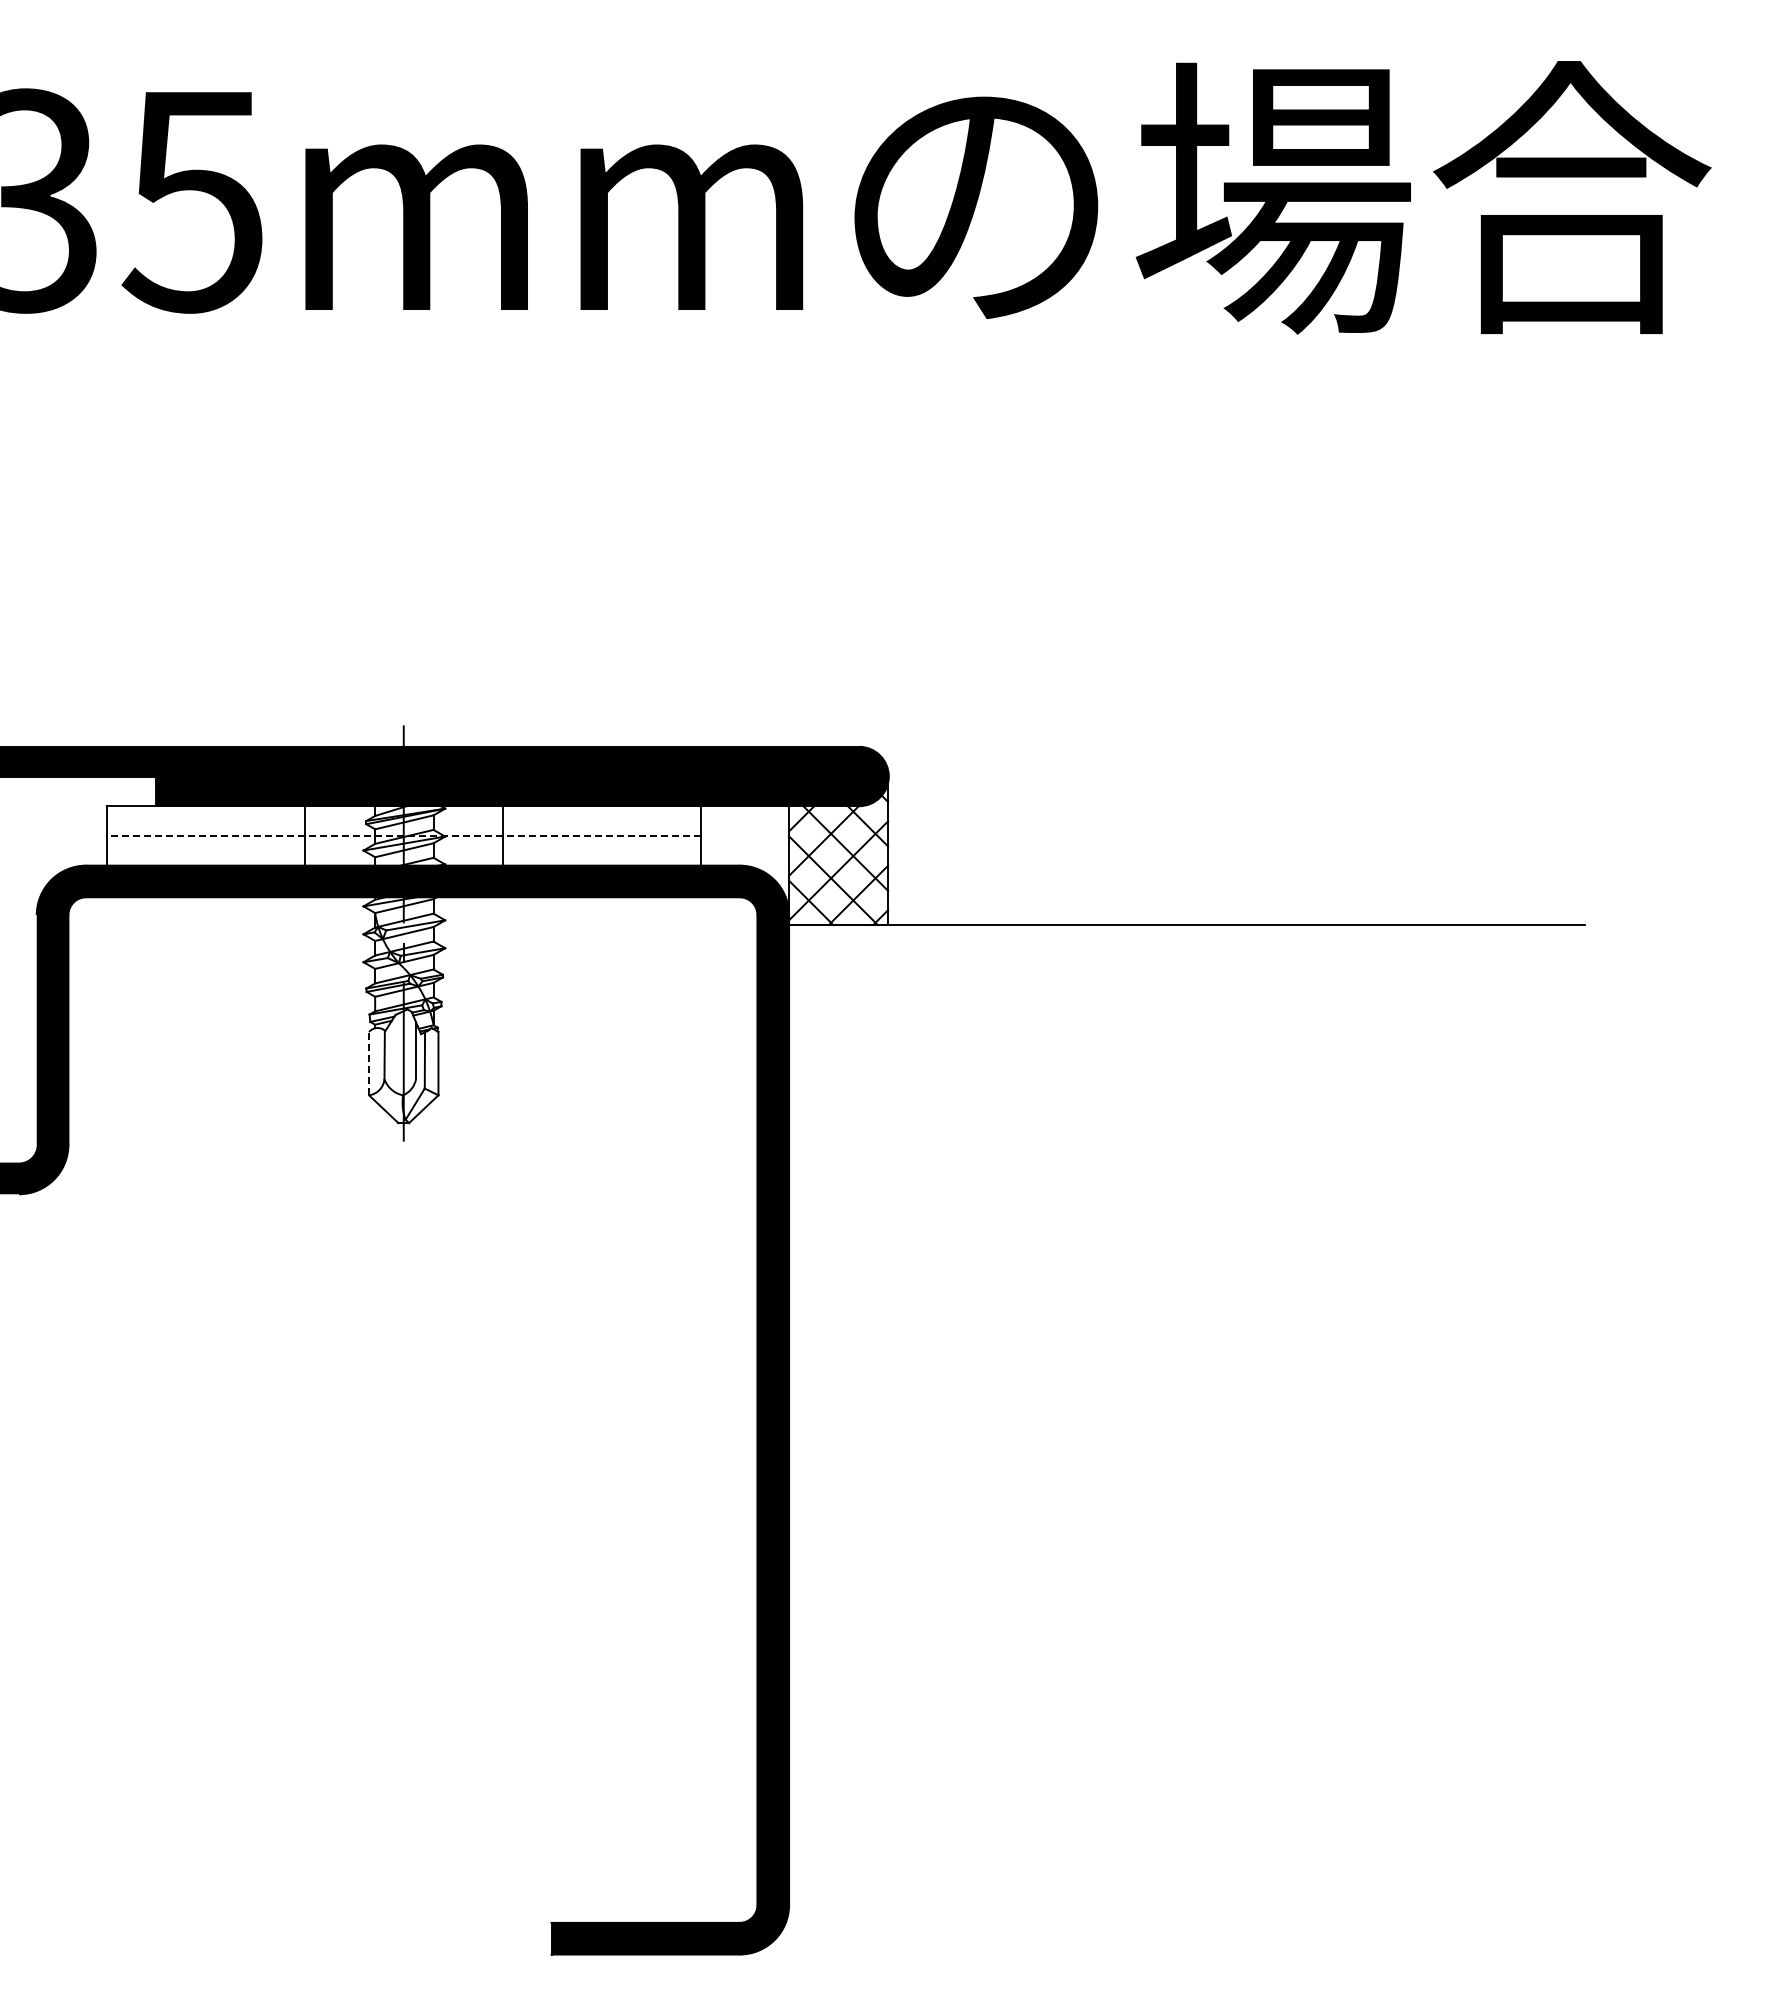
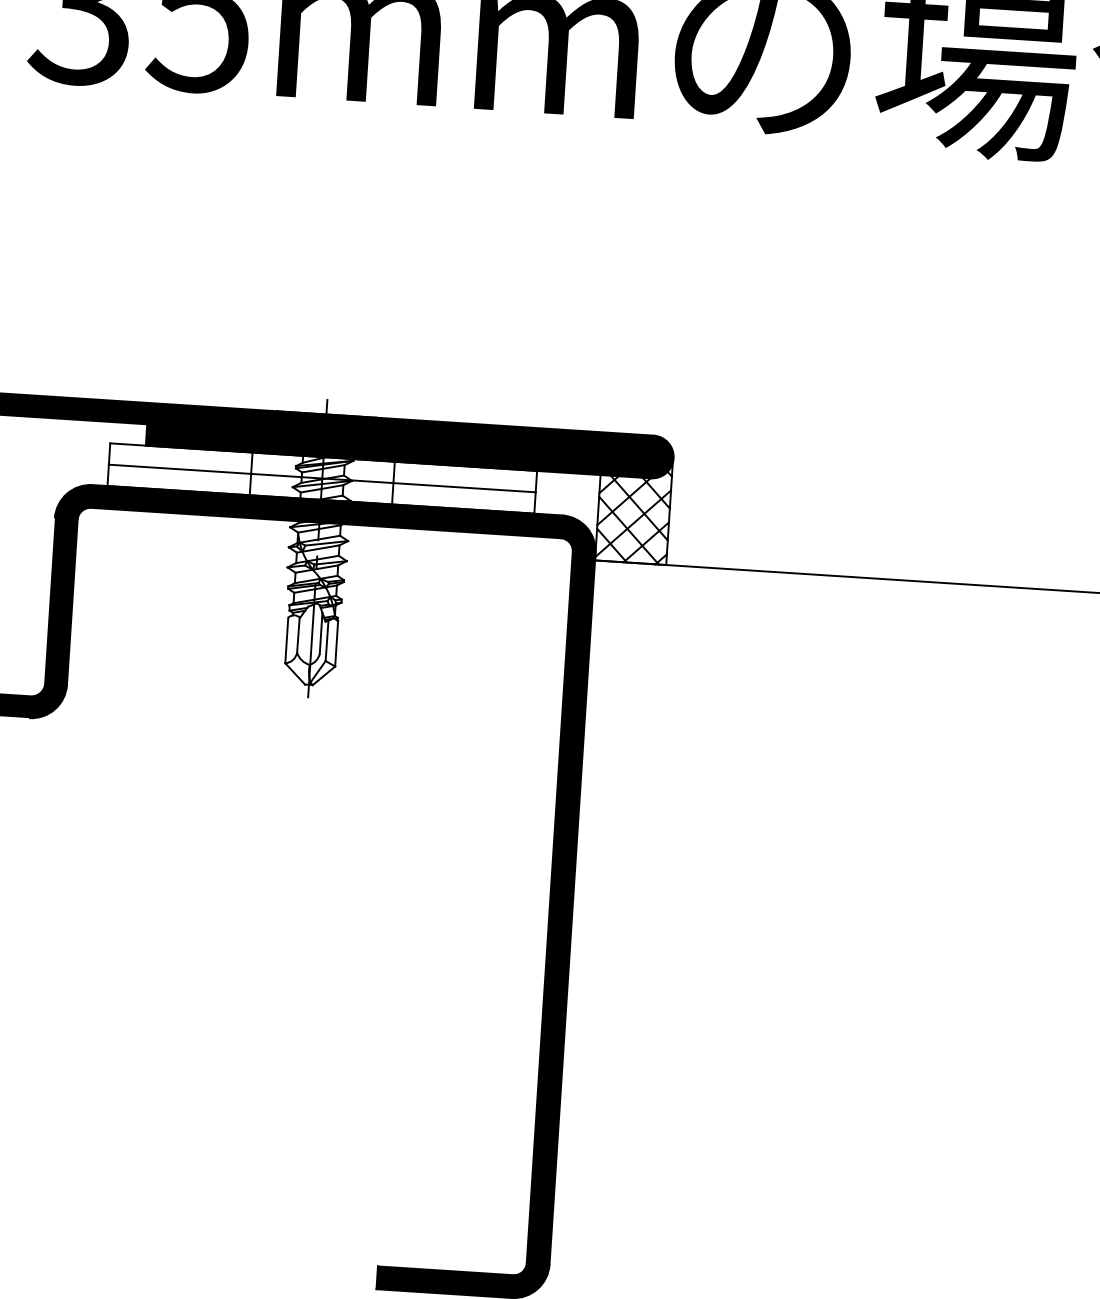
line: (403, 835) -> (322, 478), dashed -> solid
line: (369, 1063) -> (287, 640), dashed -> solid

